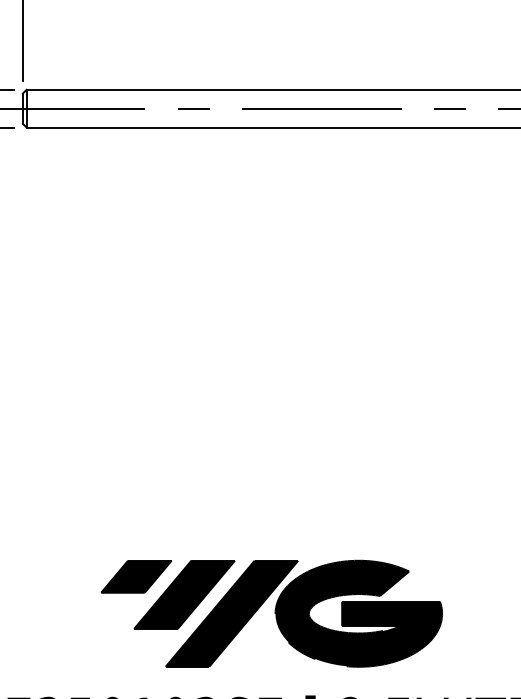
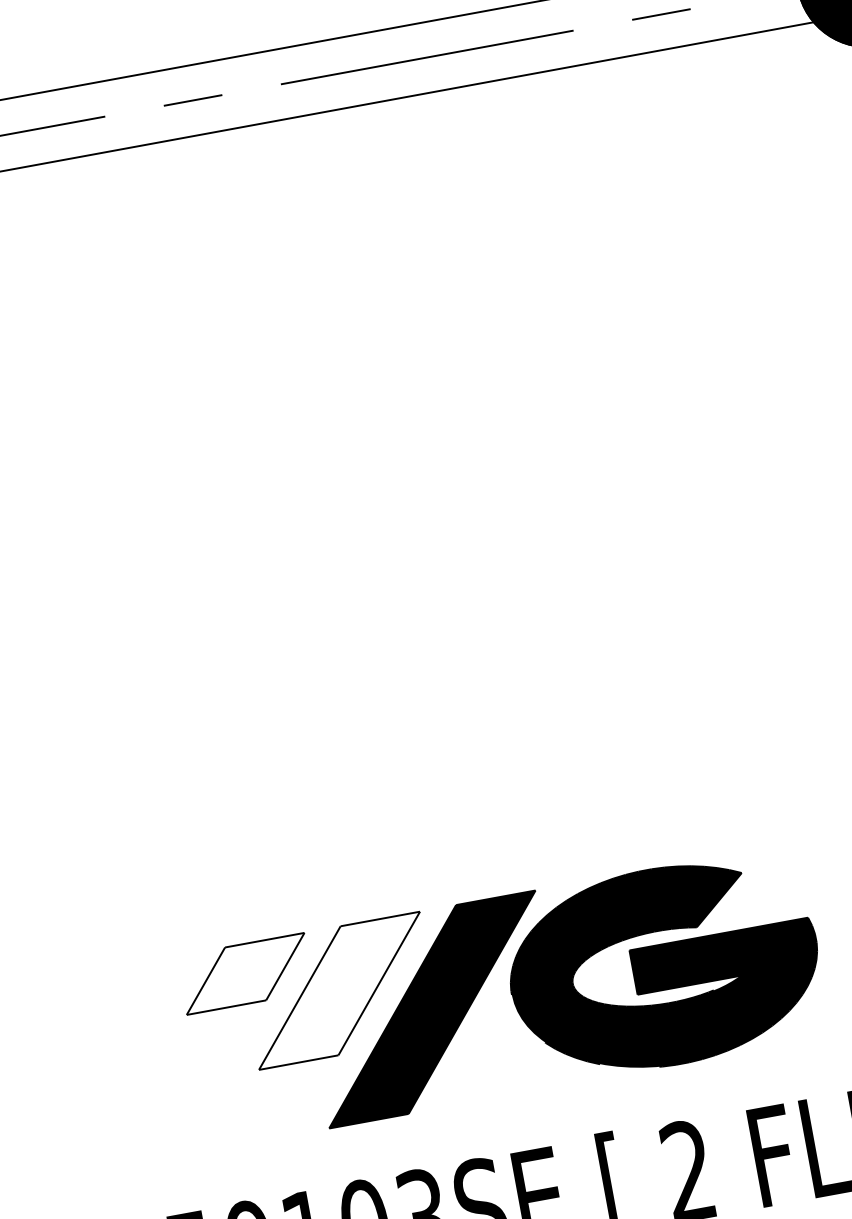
fill: (136, 576) -> (245, 973), removed
fill: (184, 594) -> (339, 990), removed

